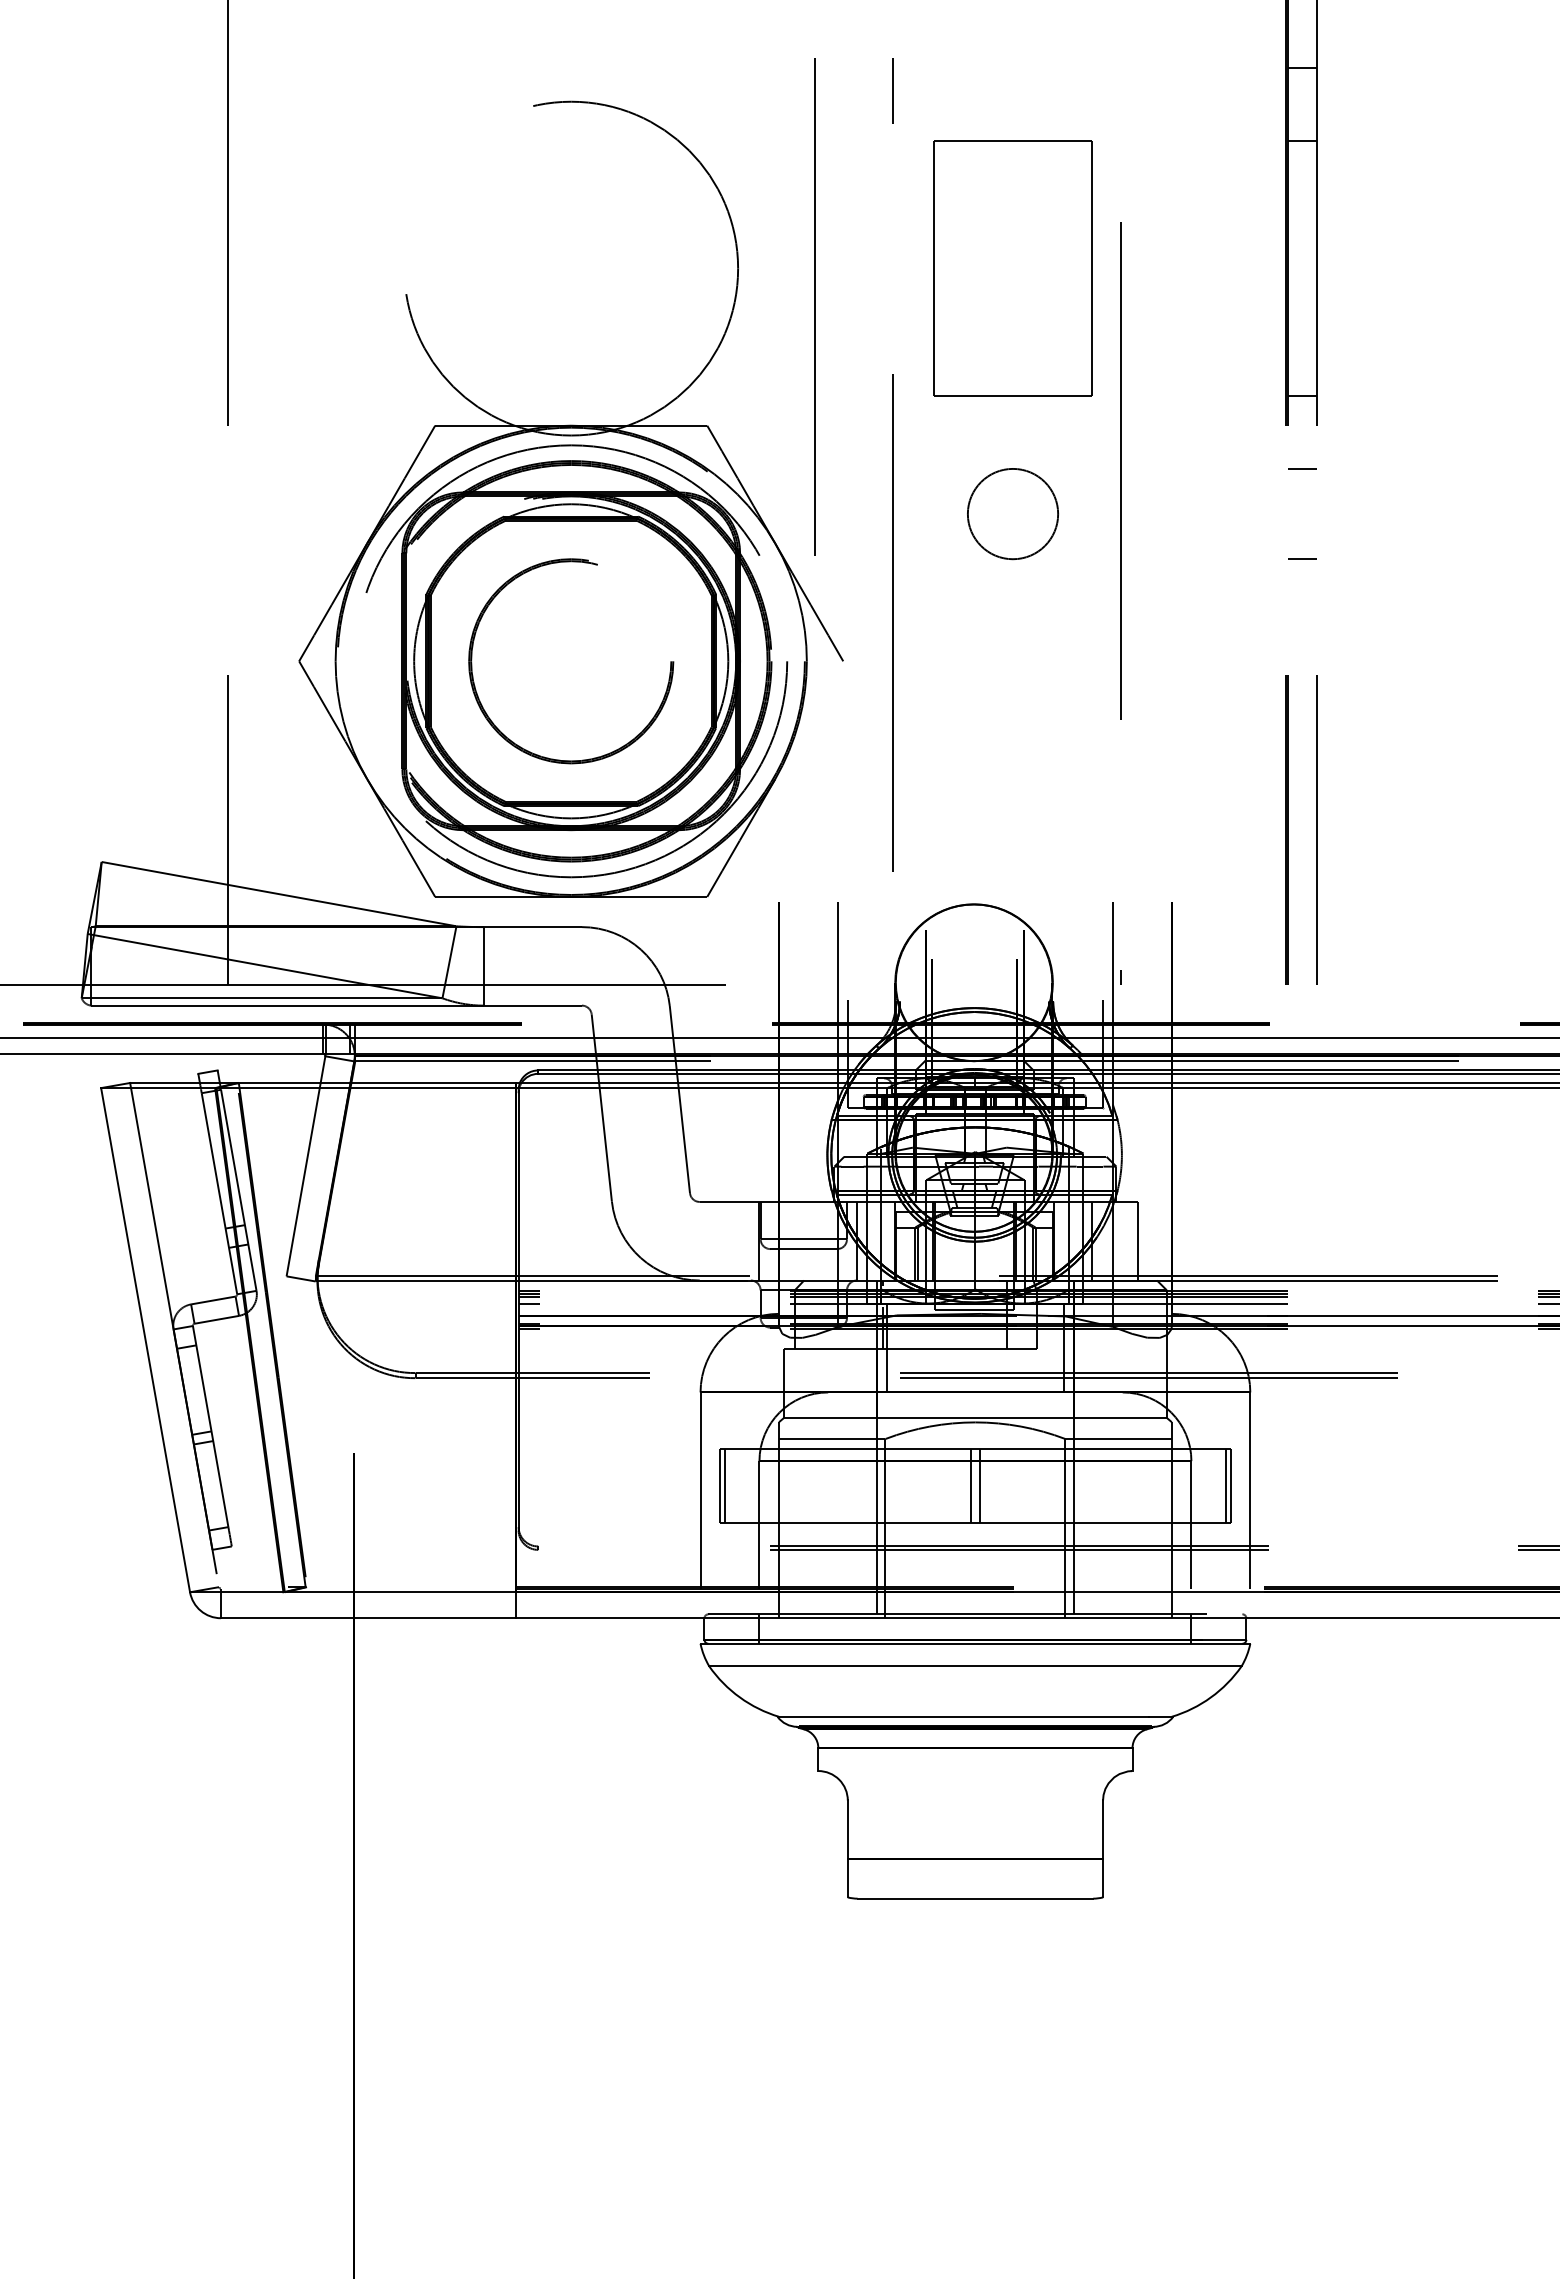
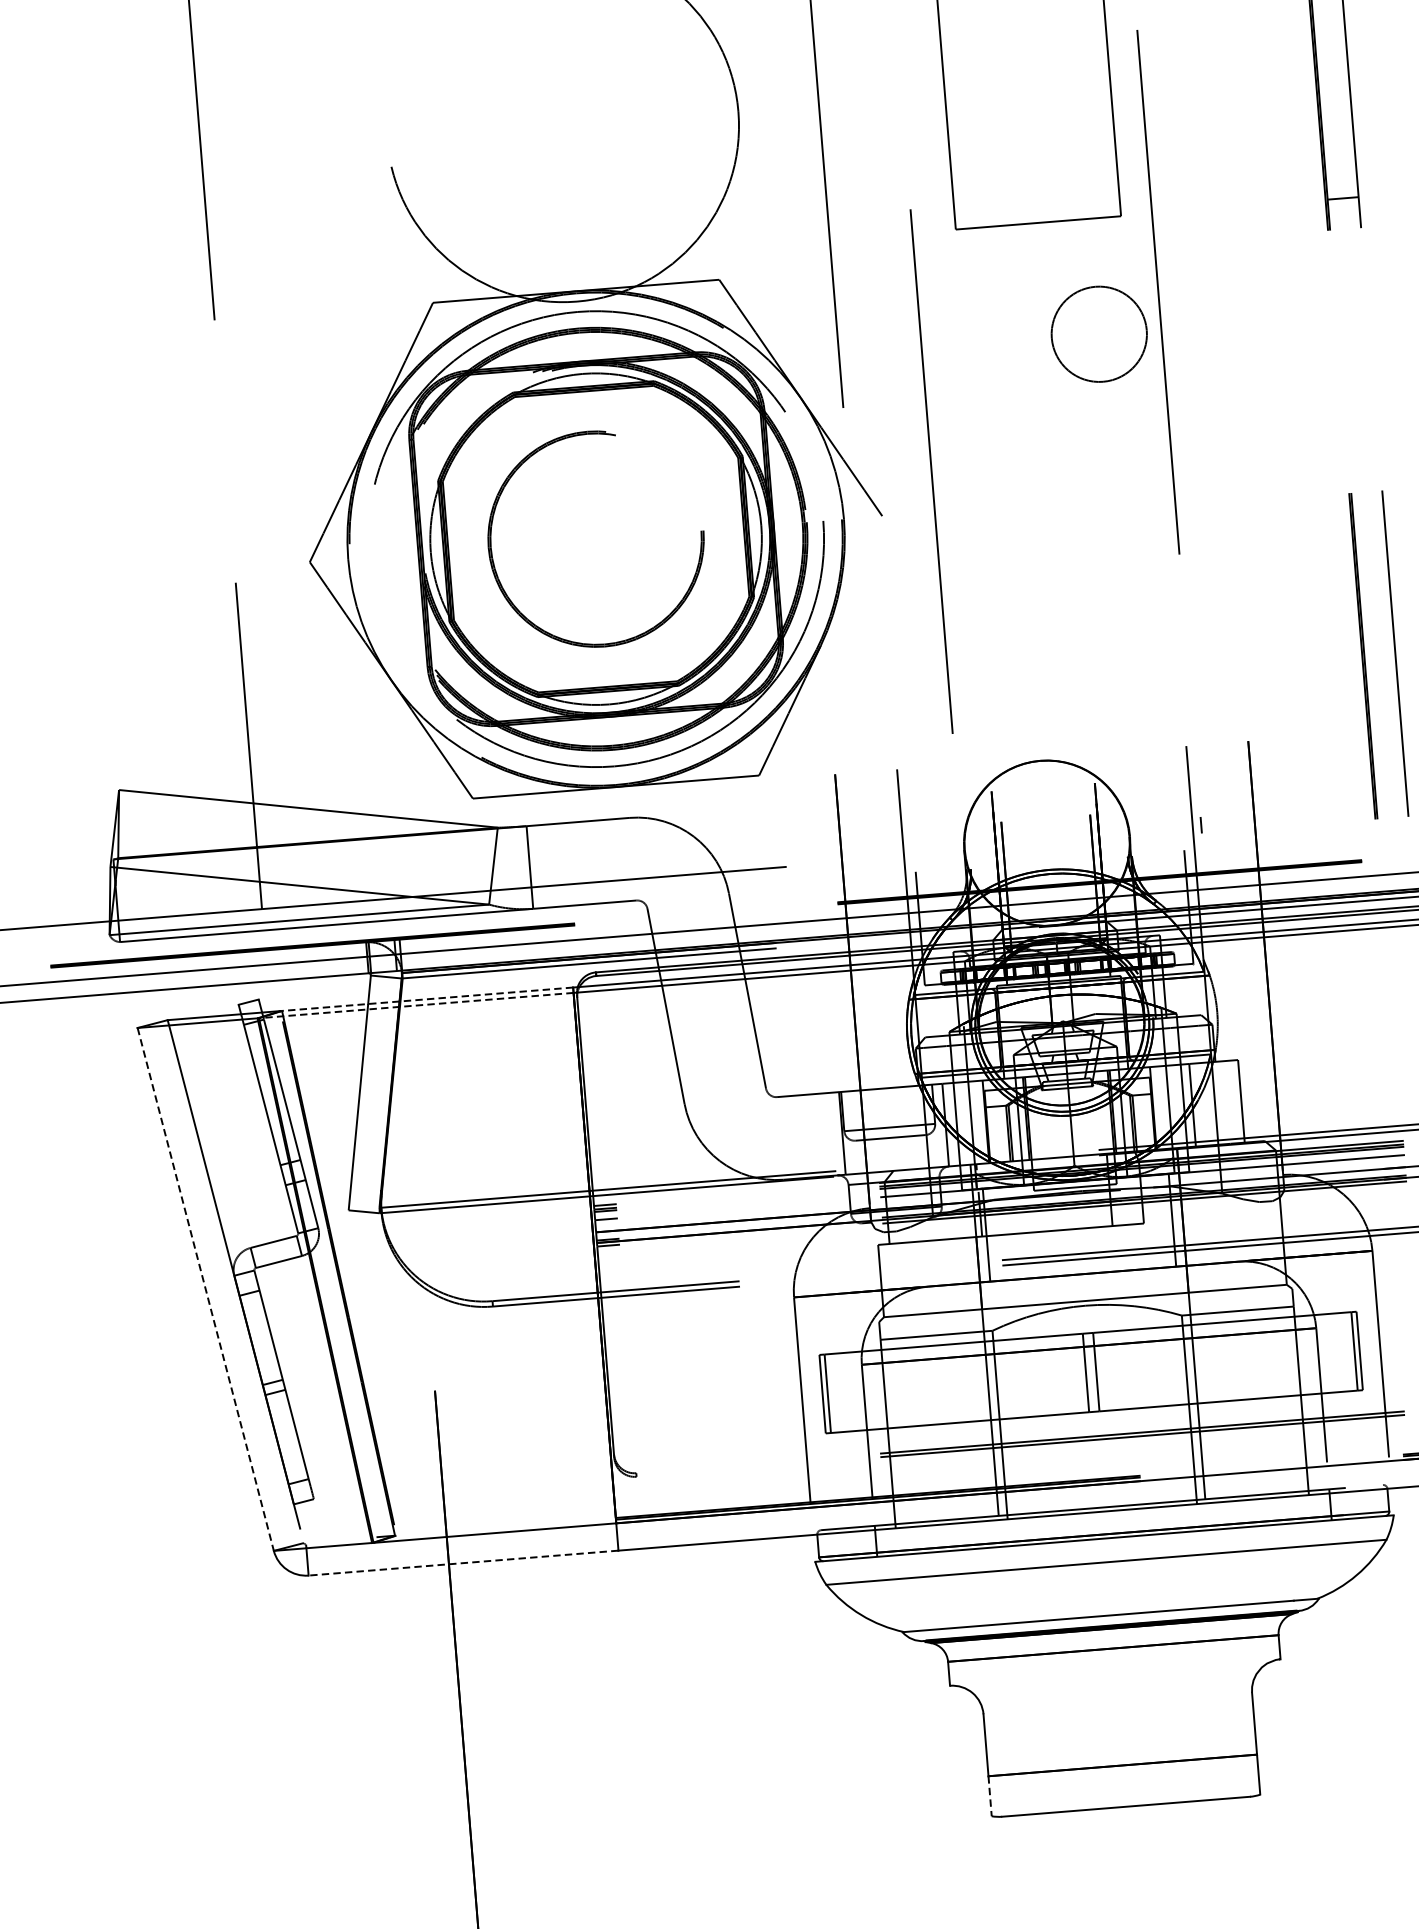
line: (1302, 468) -> (1349, 274), removed
circle: (1012, 514) -> (1098, 334), moved
line: (1302, 559) -> (1356, 370), removed
line: (376, 1082) -> (426, 998), solid -> dashed
line: (365, 1088) -> (415, 1006), solid -> dashed
line: (145, 1340) -> (205, 1289), solid -> dashed
line: (367, 1618) -> (462, 1563), solid -> dashed
line: (847, 1878) -> (989, 1796), solid -> dashed

